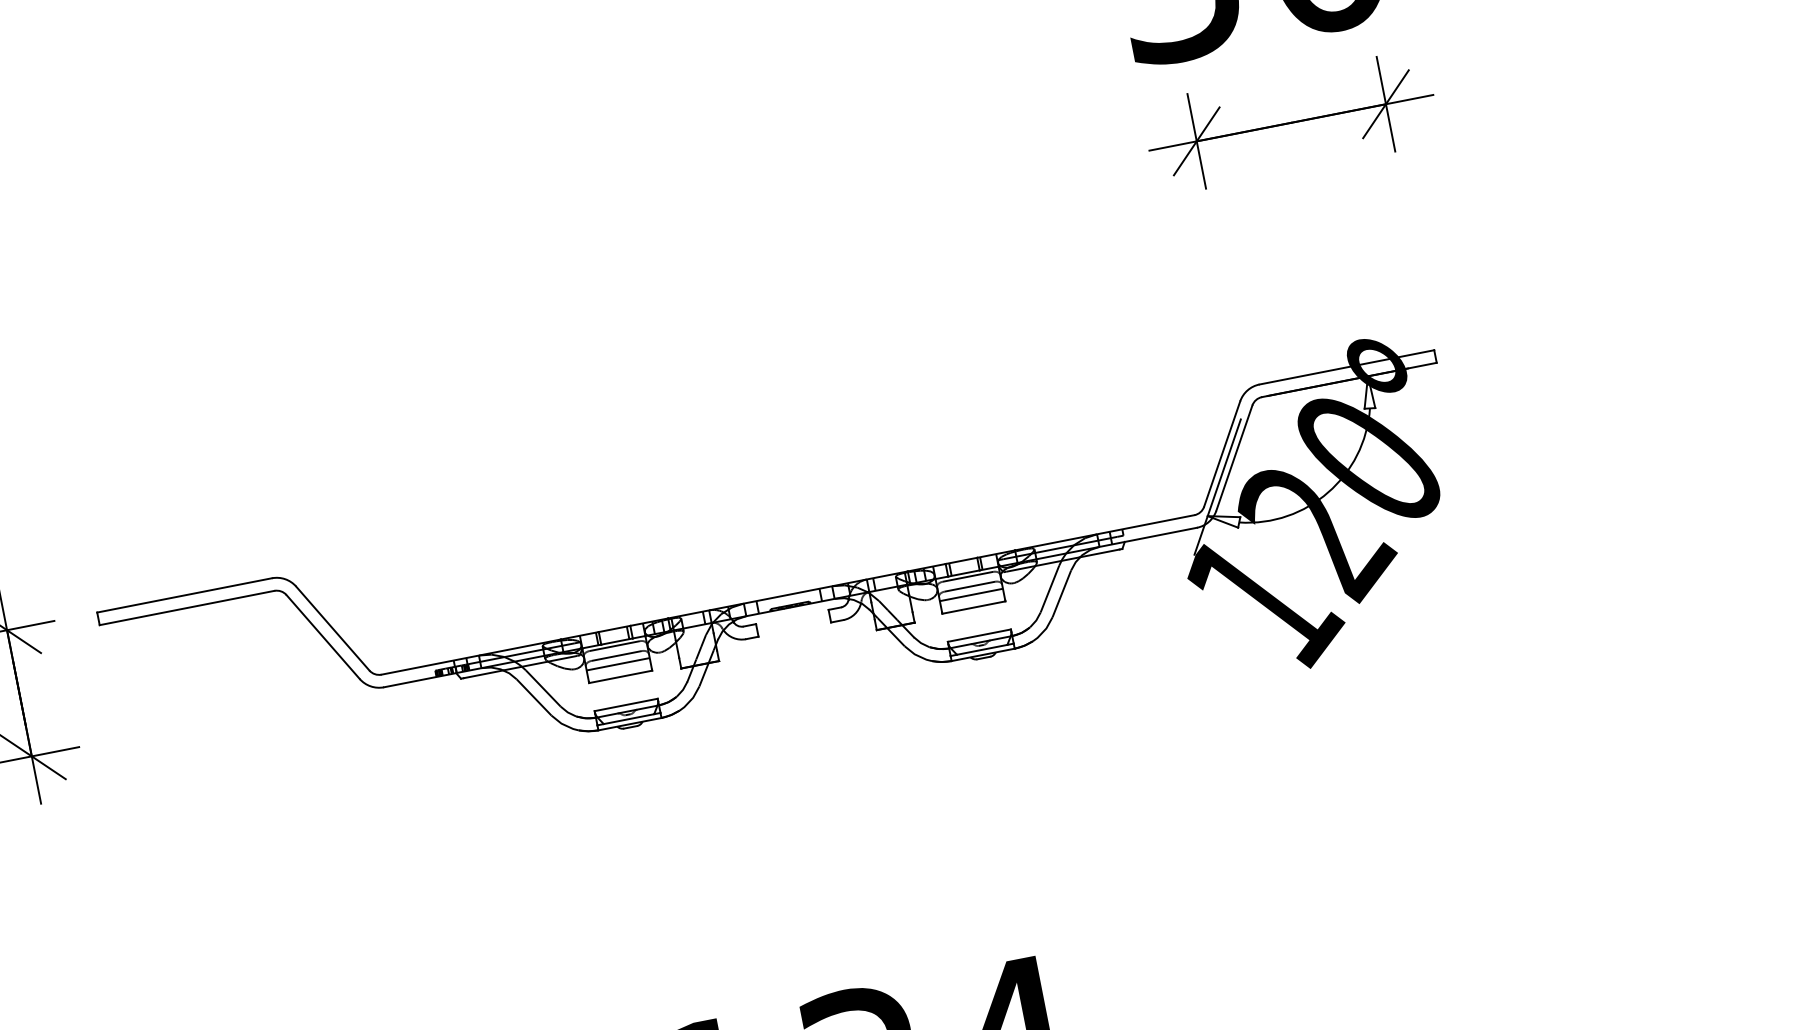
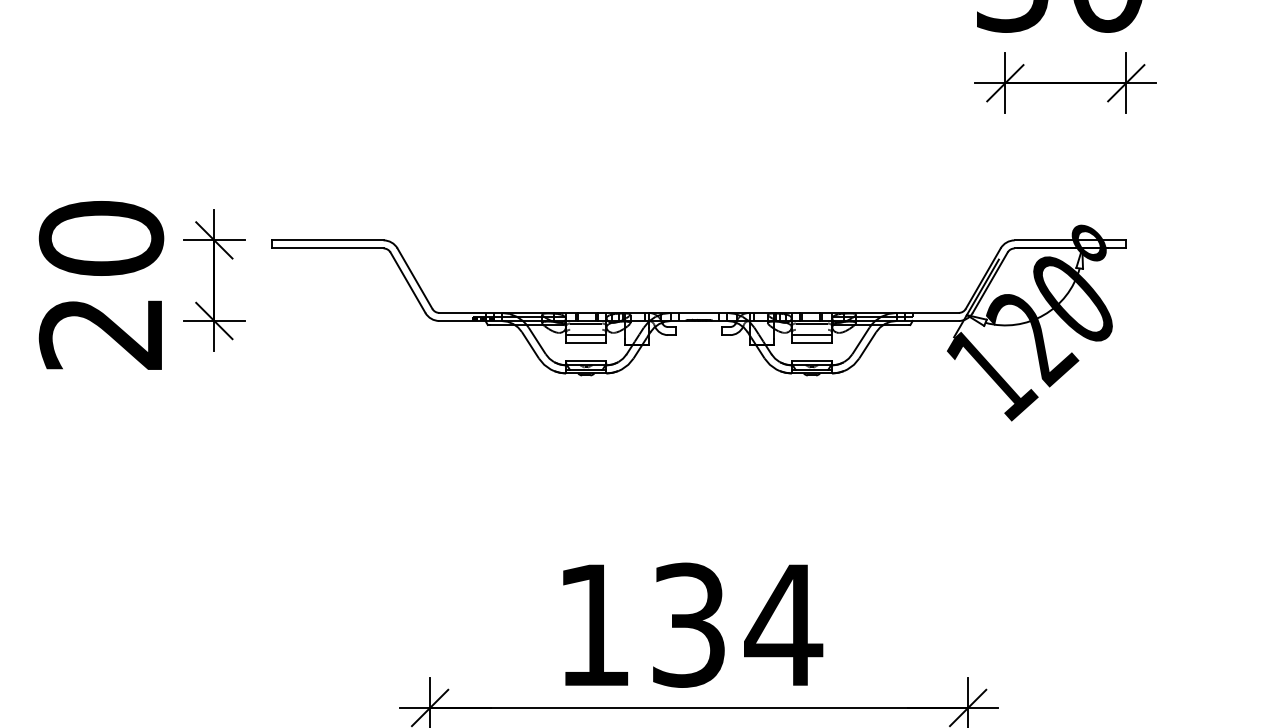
line: (968, 586) -> (811, 329), removed
line: (616, 655) -> (586, 329), removed

